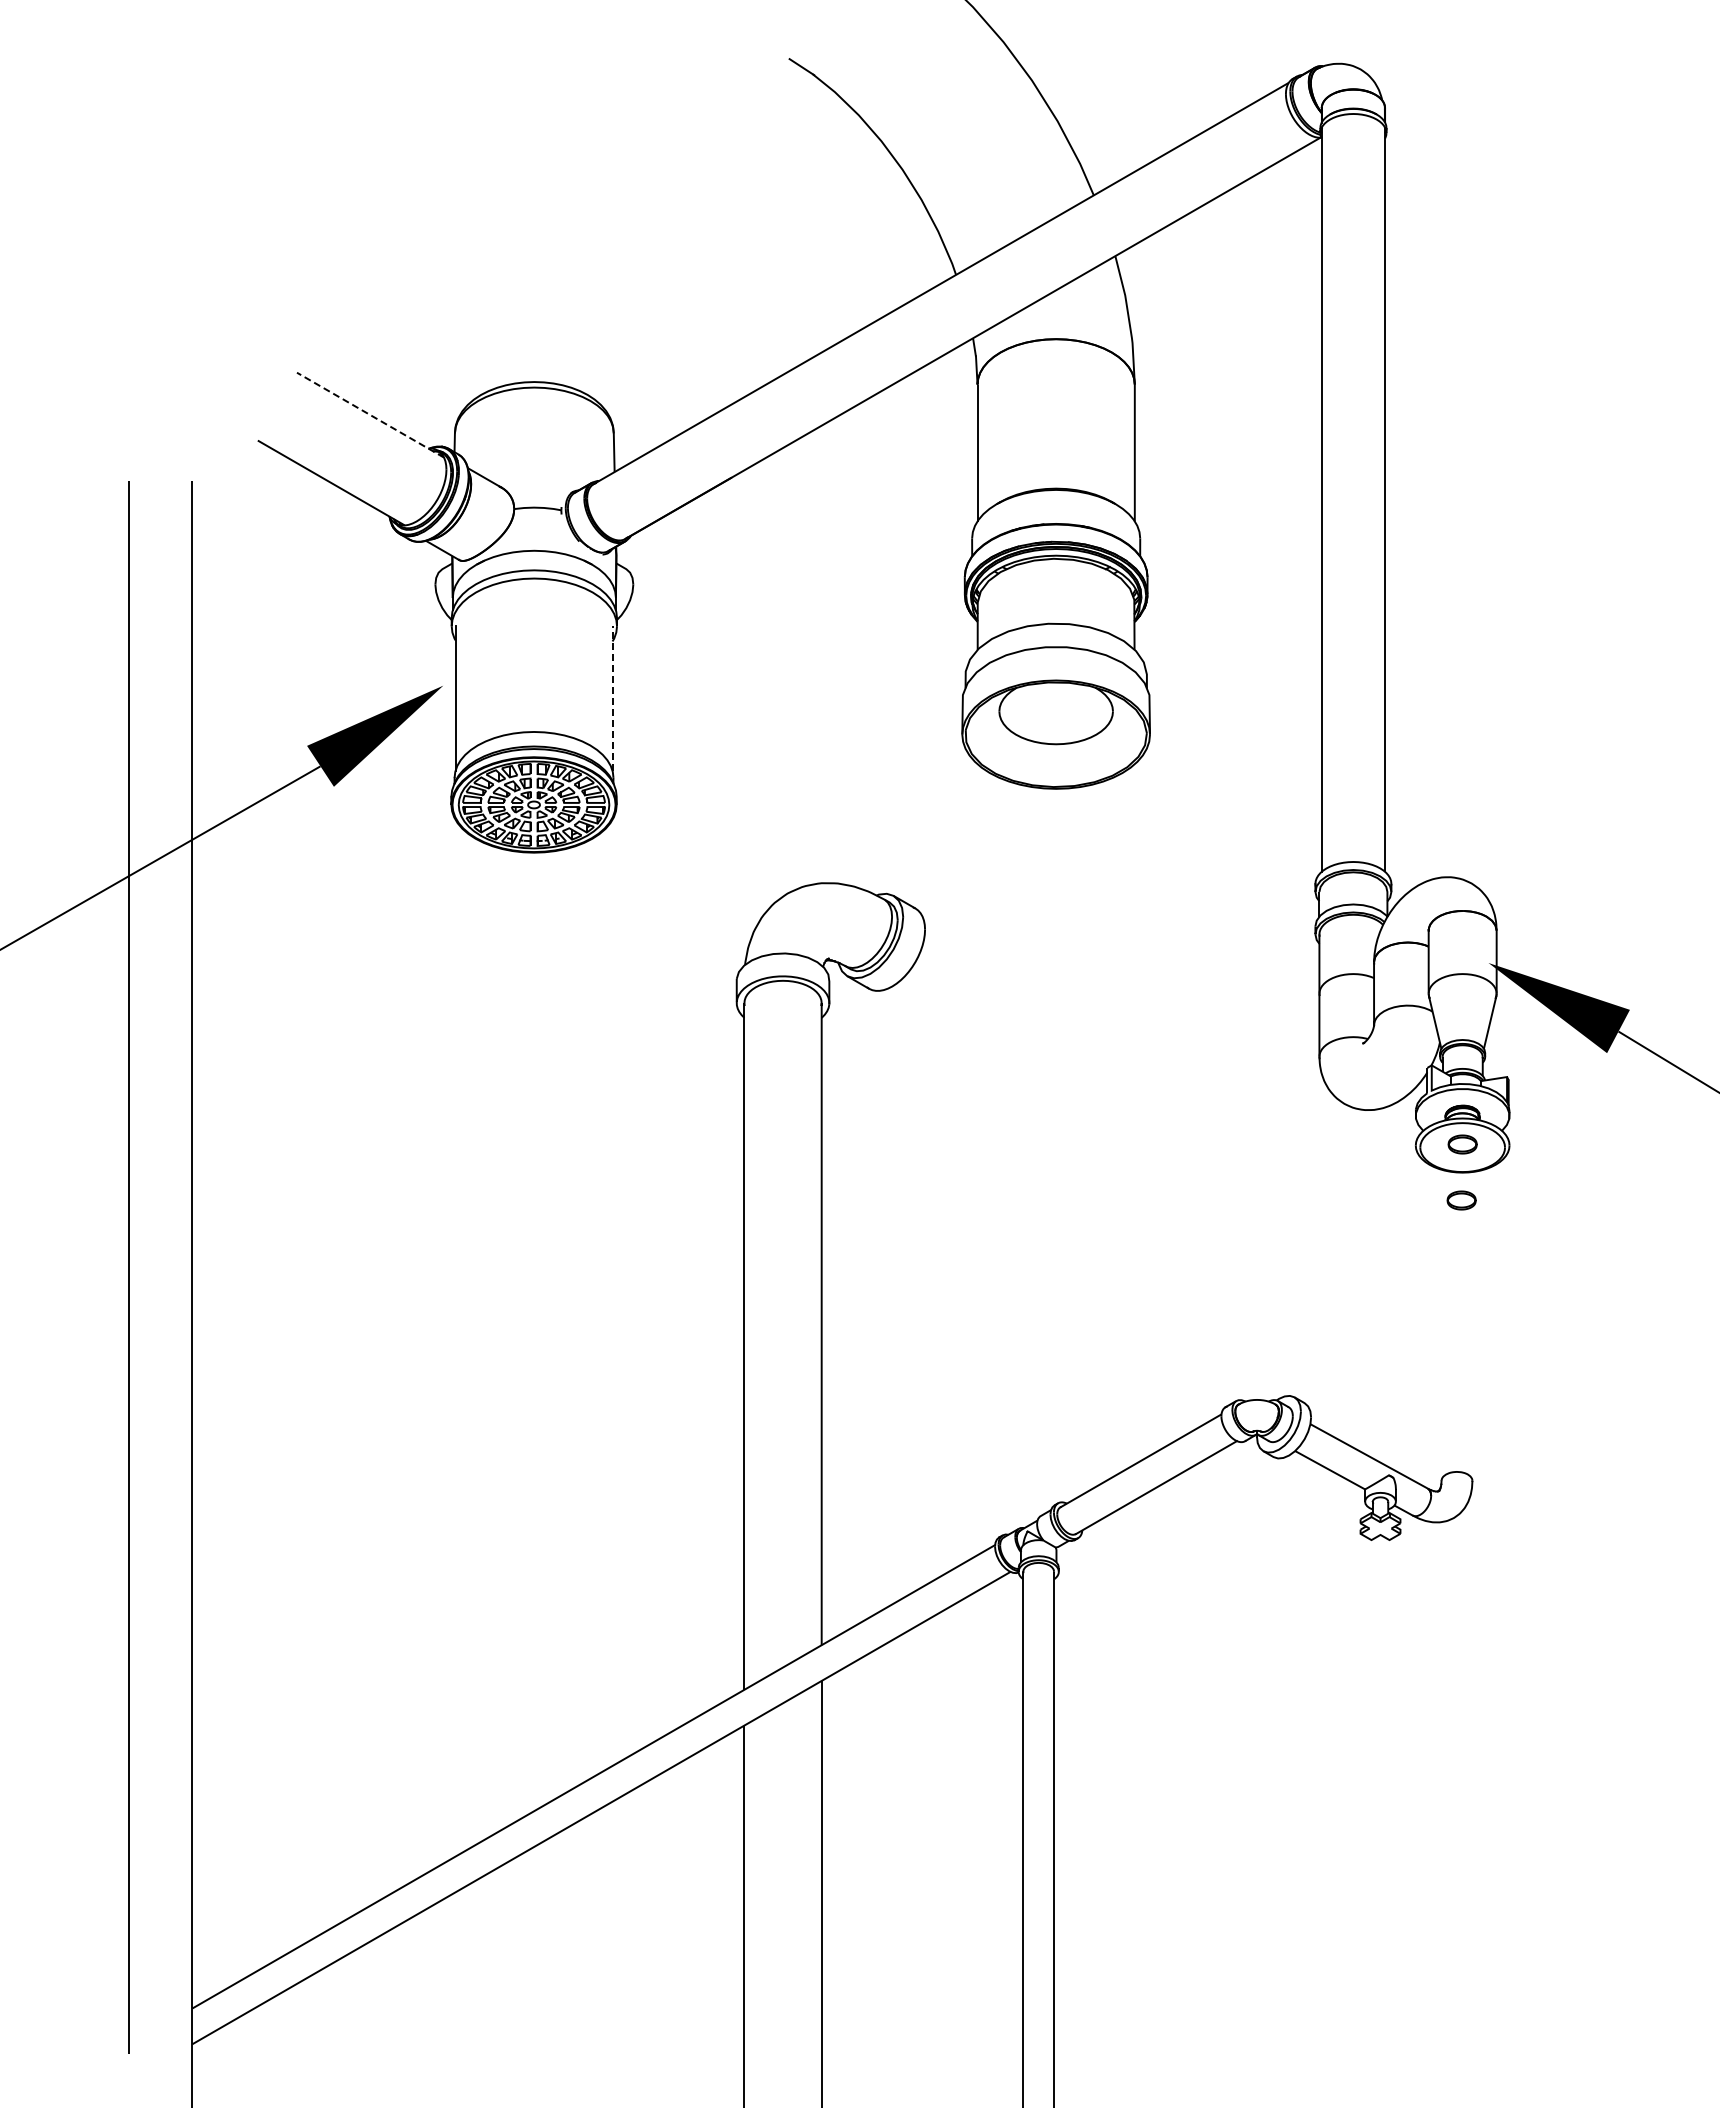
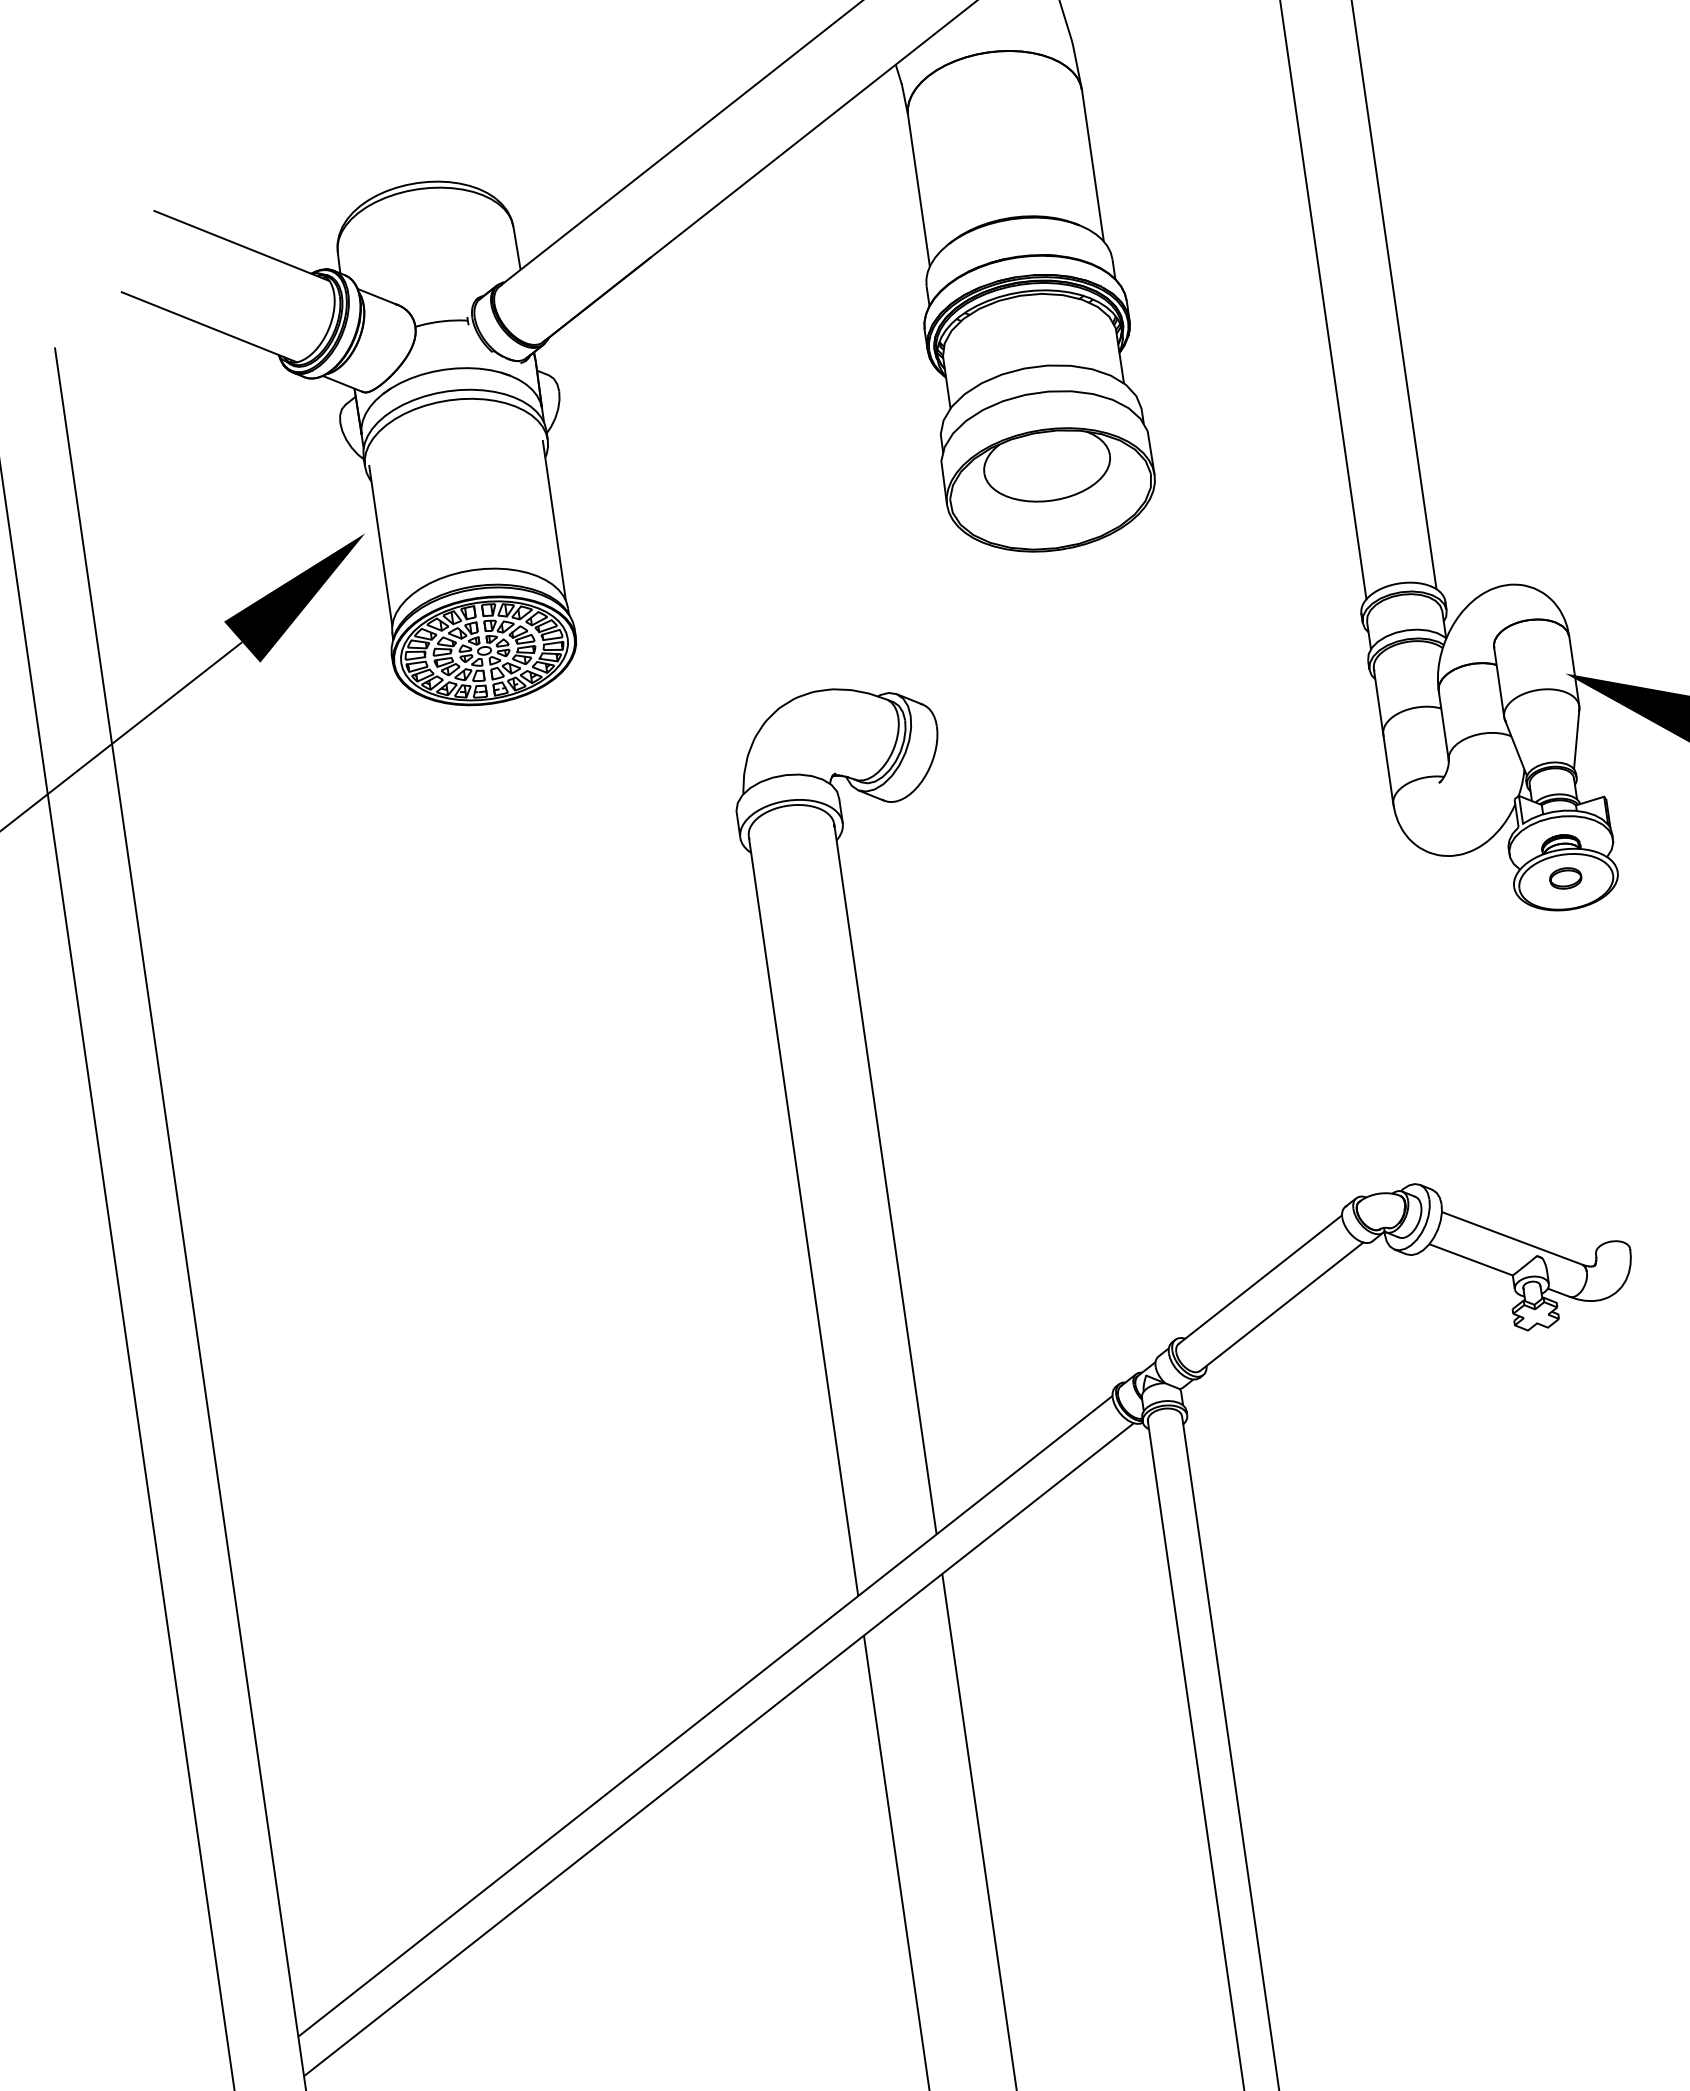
line: (371, 415) -> (242, 246), dashed -> solid
line: (612, 698) -> (554, 520), dashed -> solid
part: (1461, 1200) -> (1573, 940), removed

